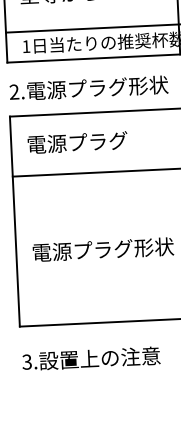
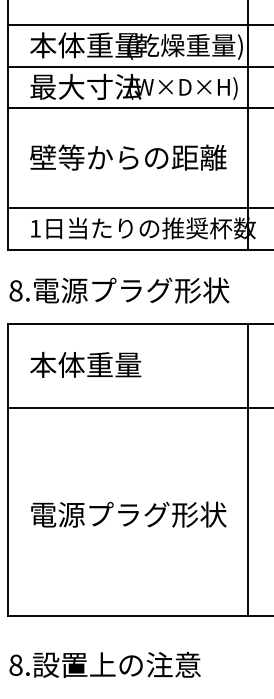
text: (14, 91) -> (15, 290), 2. -> 8.
text: (77, 142) -> (99, 364), 電源プラグ -> 本体重量
text: (26, 361) -> (15, 664), 3. -> 8.

